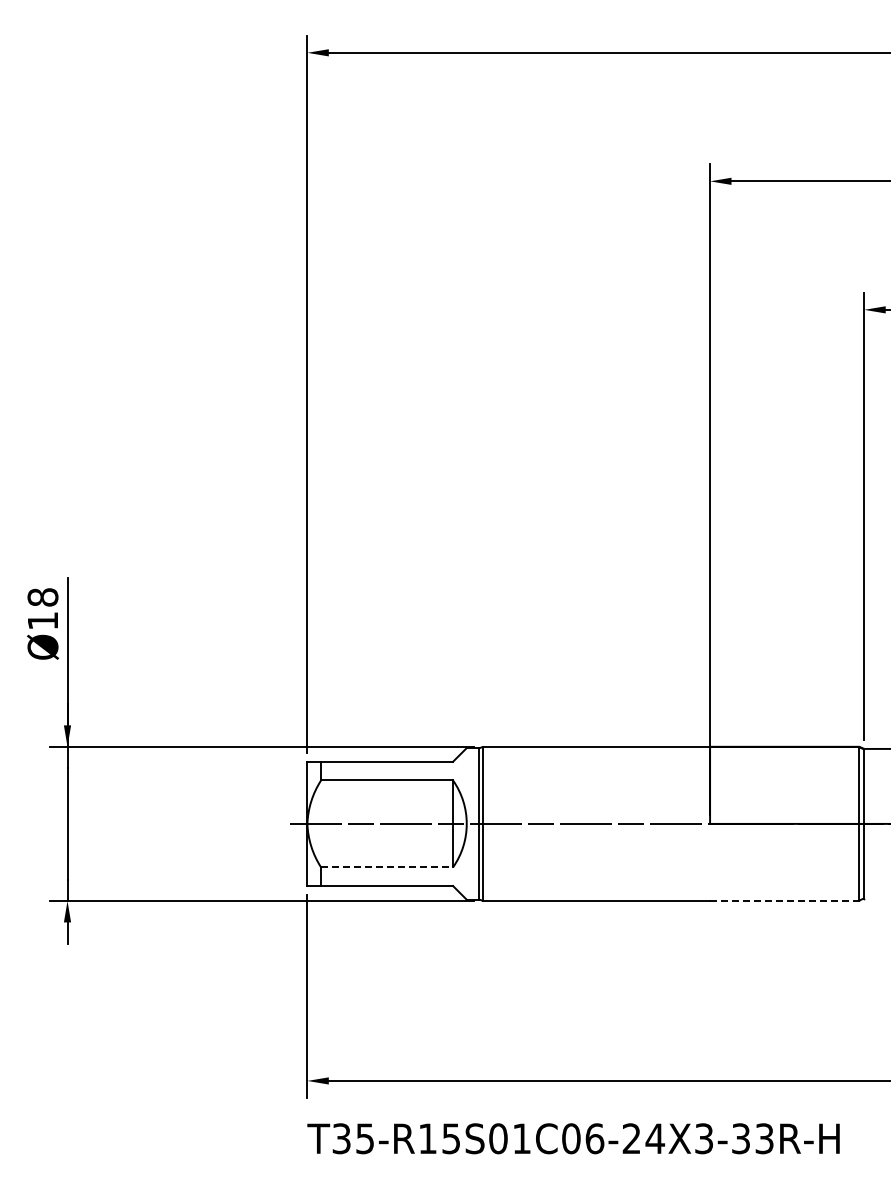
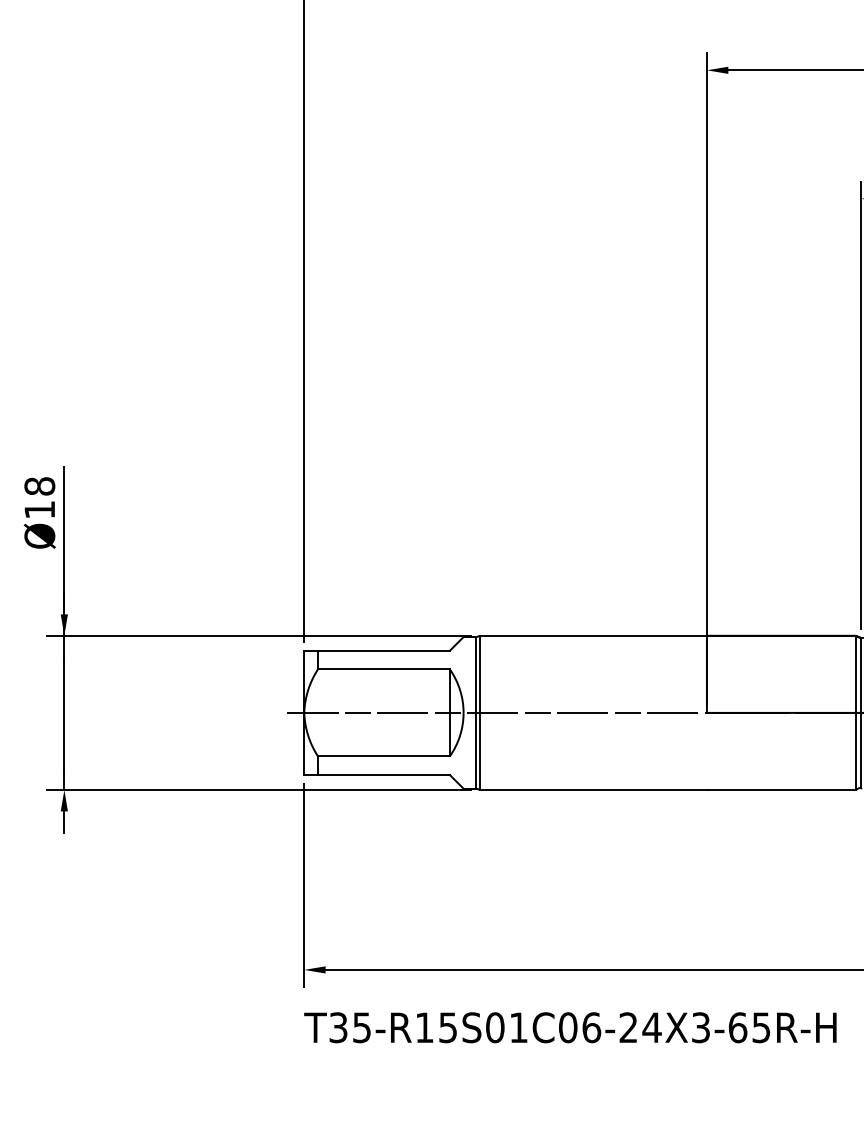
line: (387, 867) -> (384, 756), dashed -> solid
line: (784, 901) -> (781, 790), dashed -> solid
text: (752, 1138) -> (749, 1027), T35-R15S01C06-24X3-33R-H -> T35-R15S01C06-24X3-65R-H

